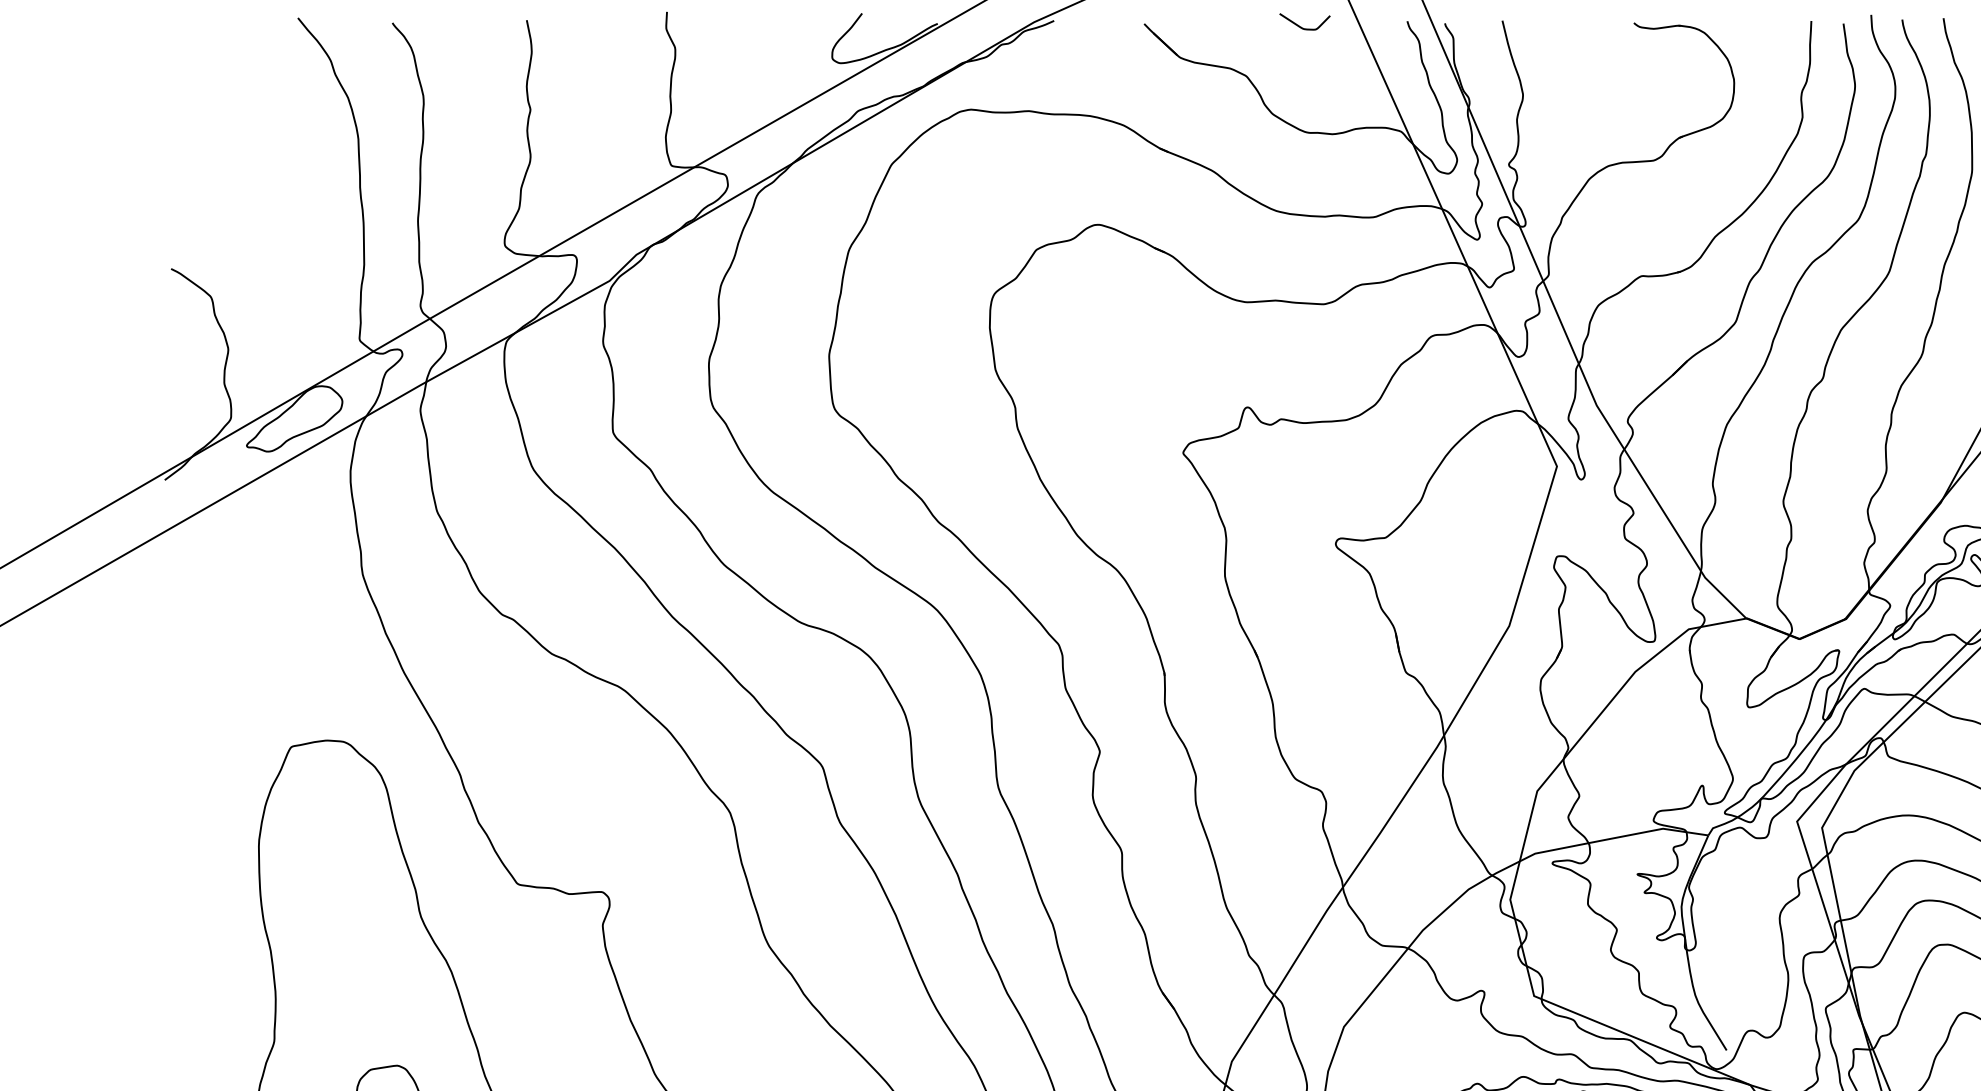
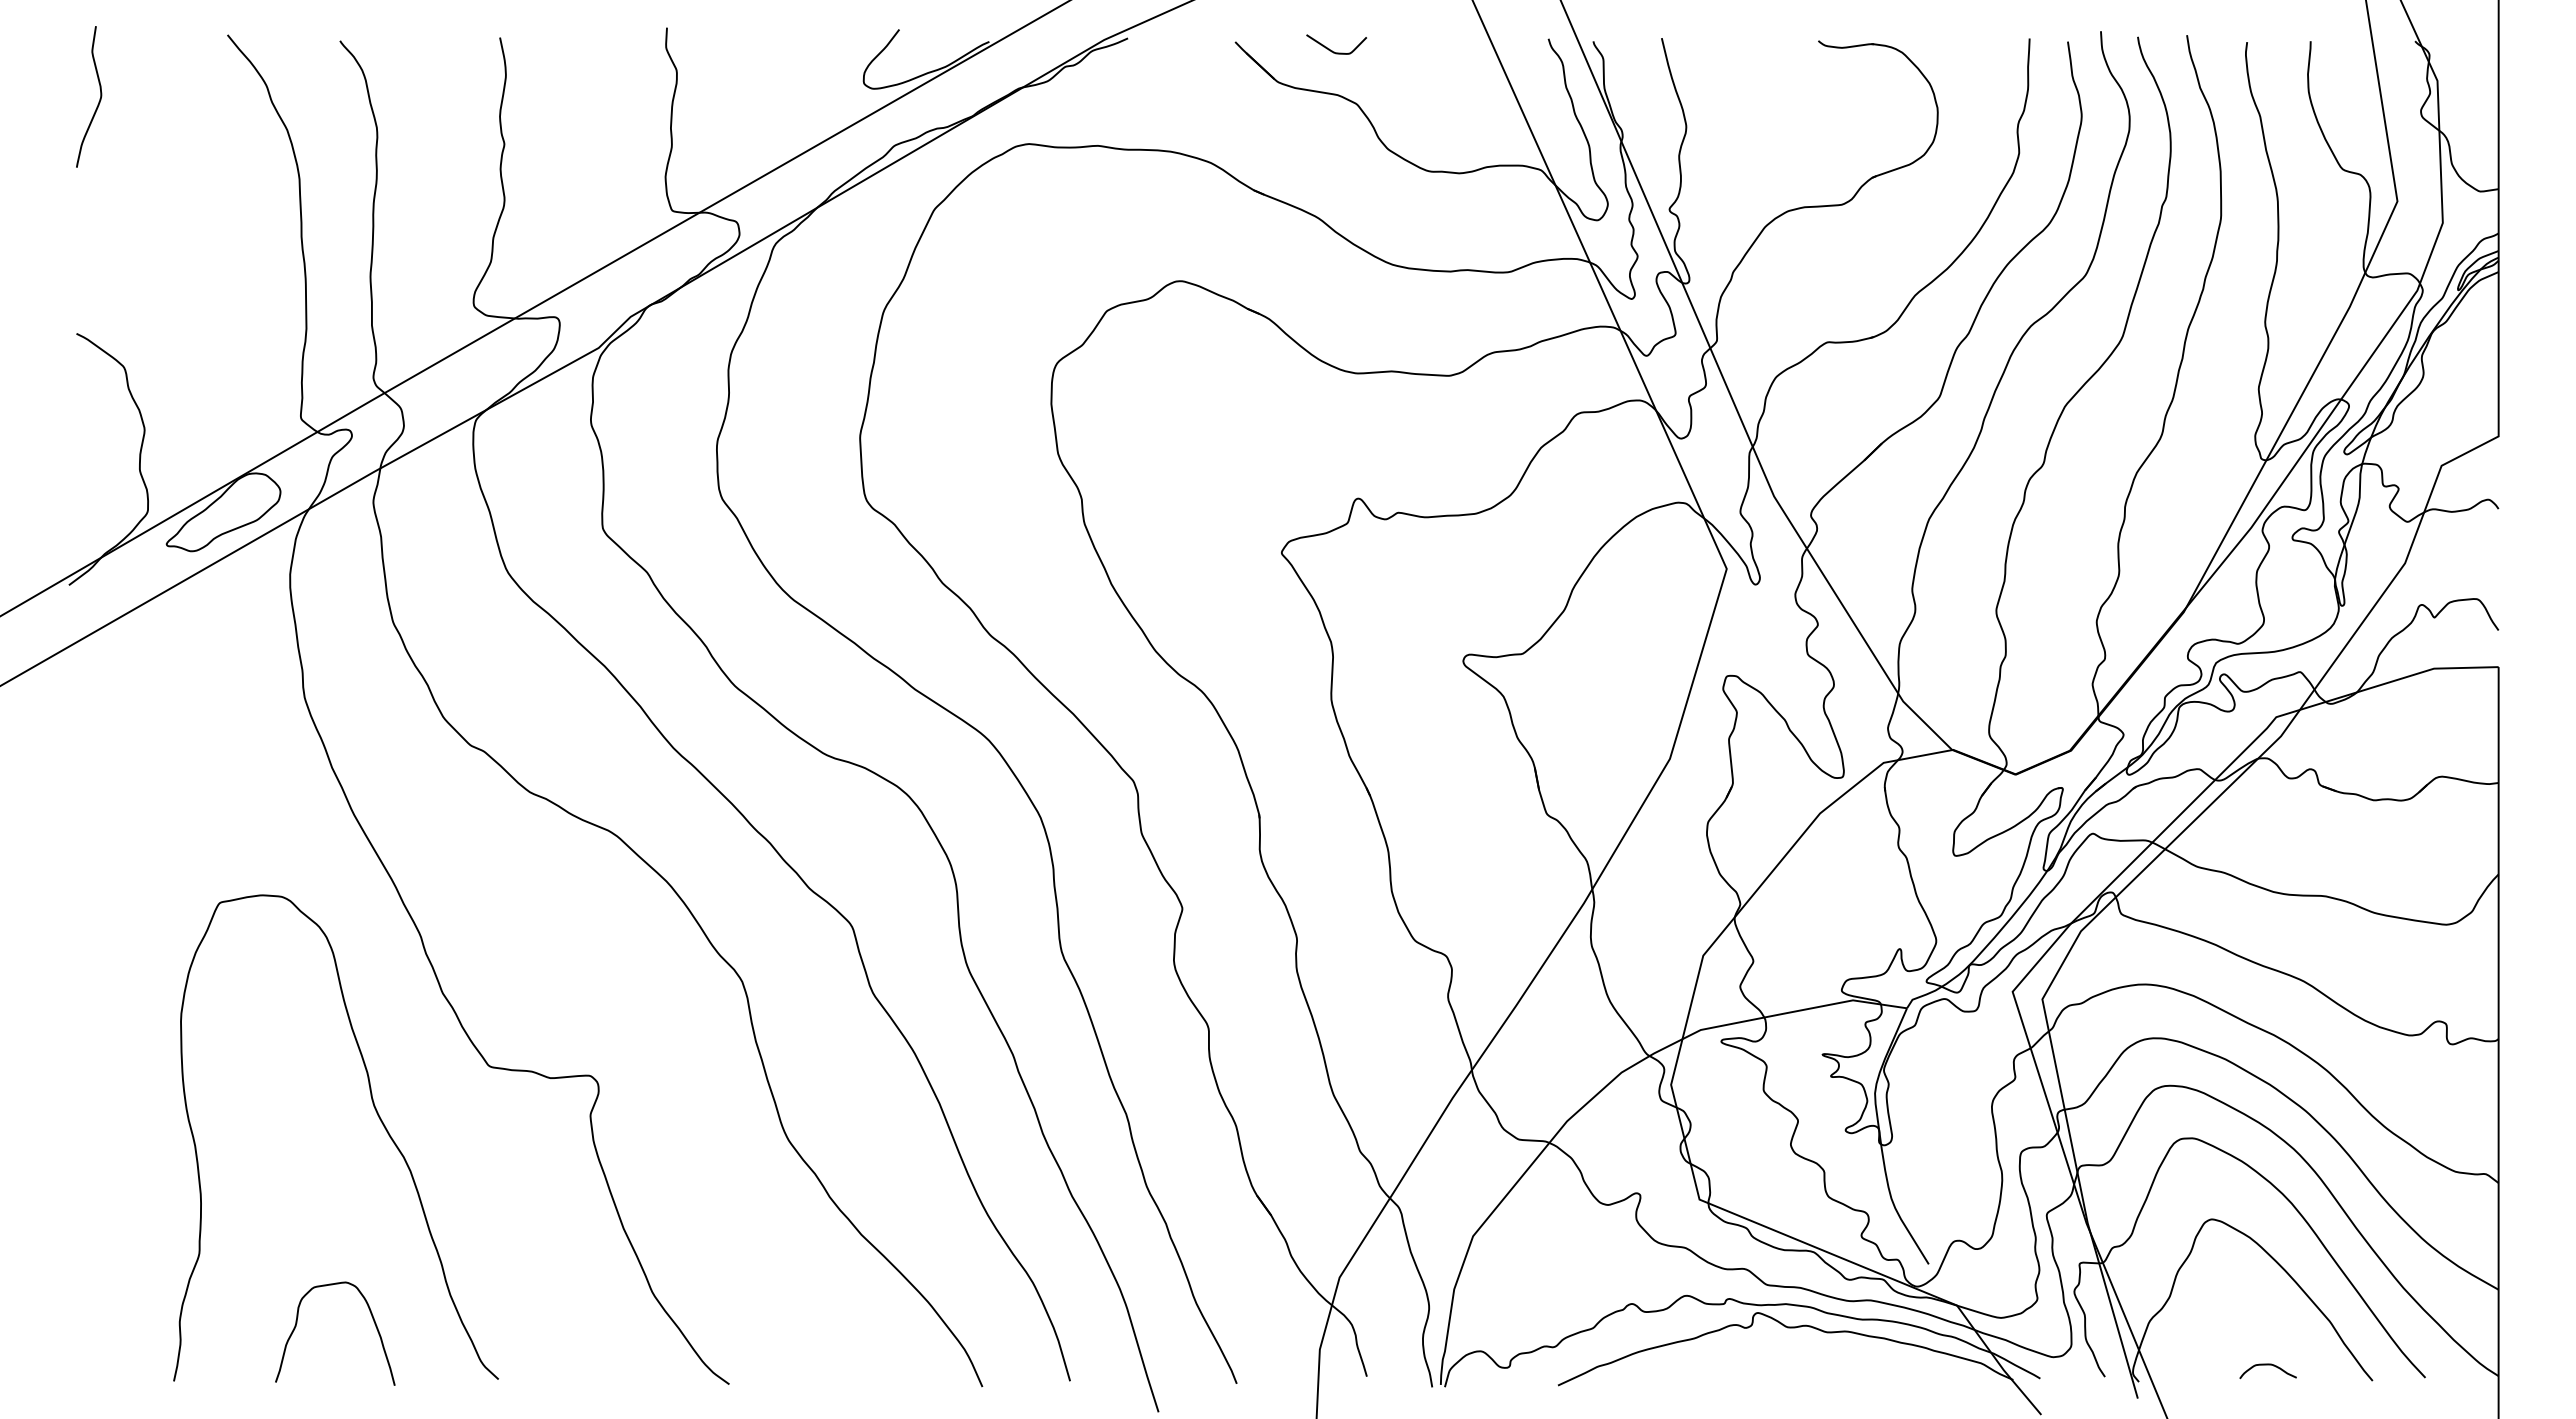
curve: (1301, 26) -> (1332, 50), moved
curve: (190, 71) -> (99, 98), added

